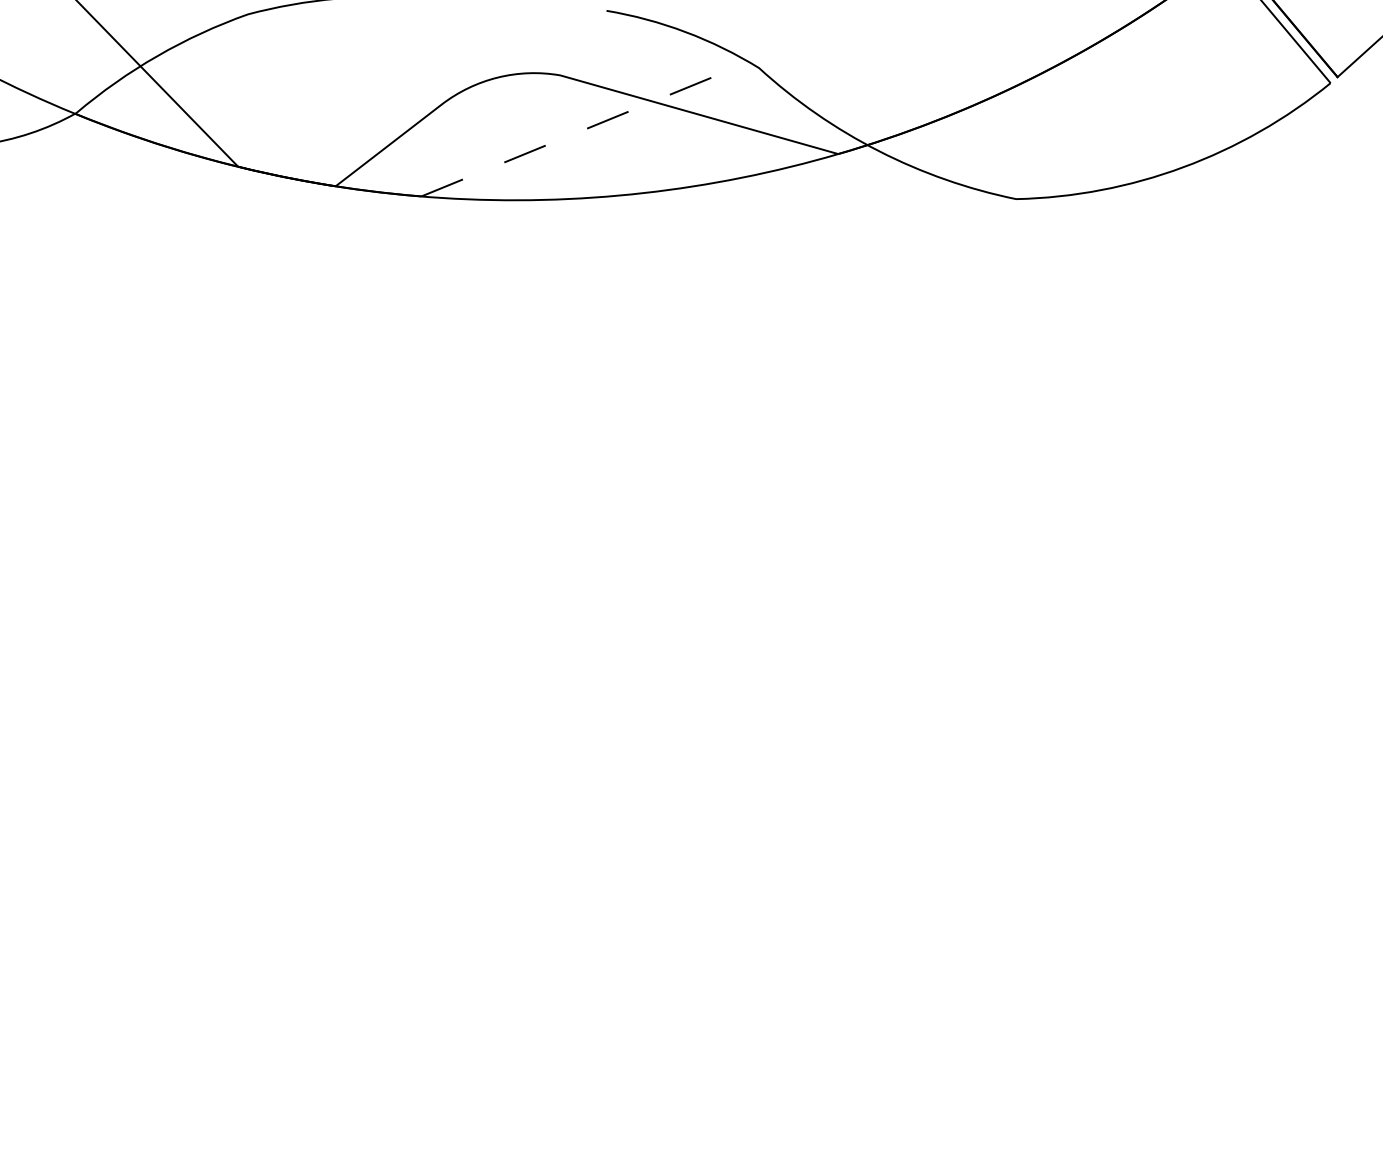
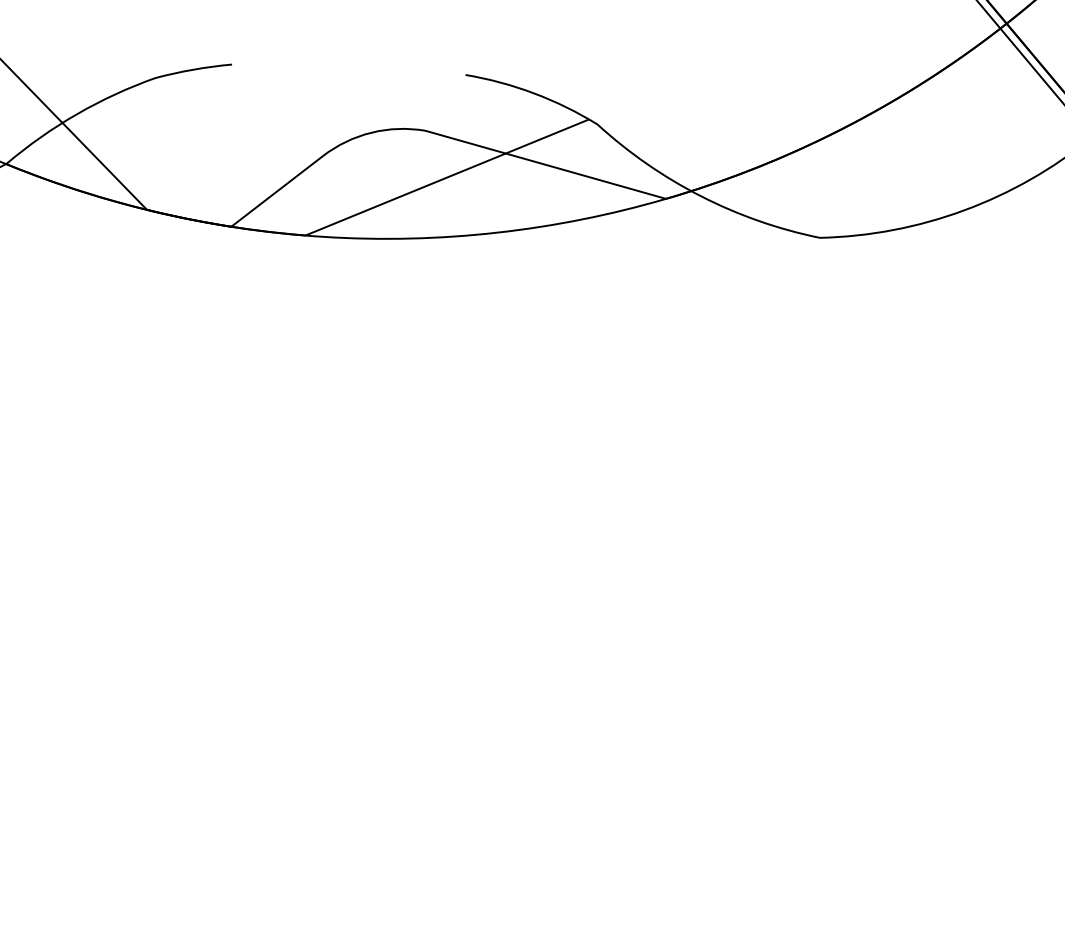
line: (585, 129) -> (447, 177), dashed -> solid

